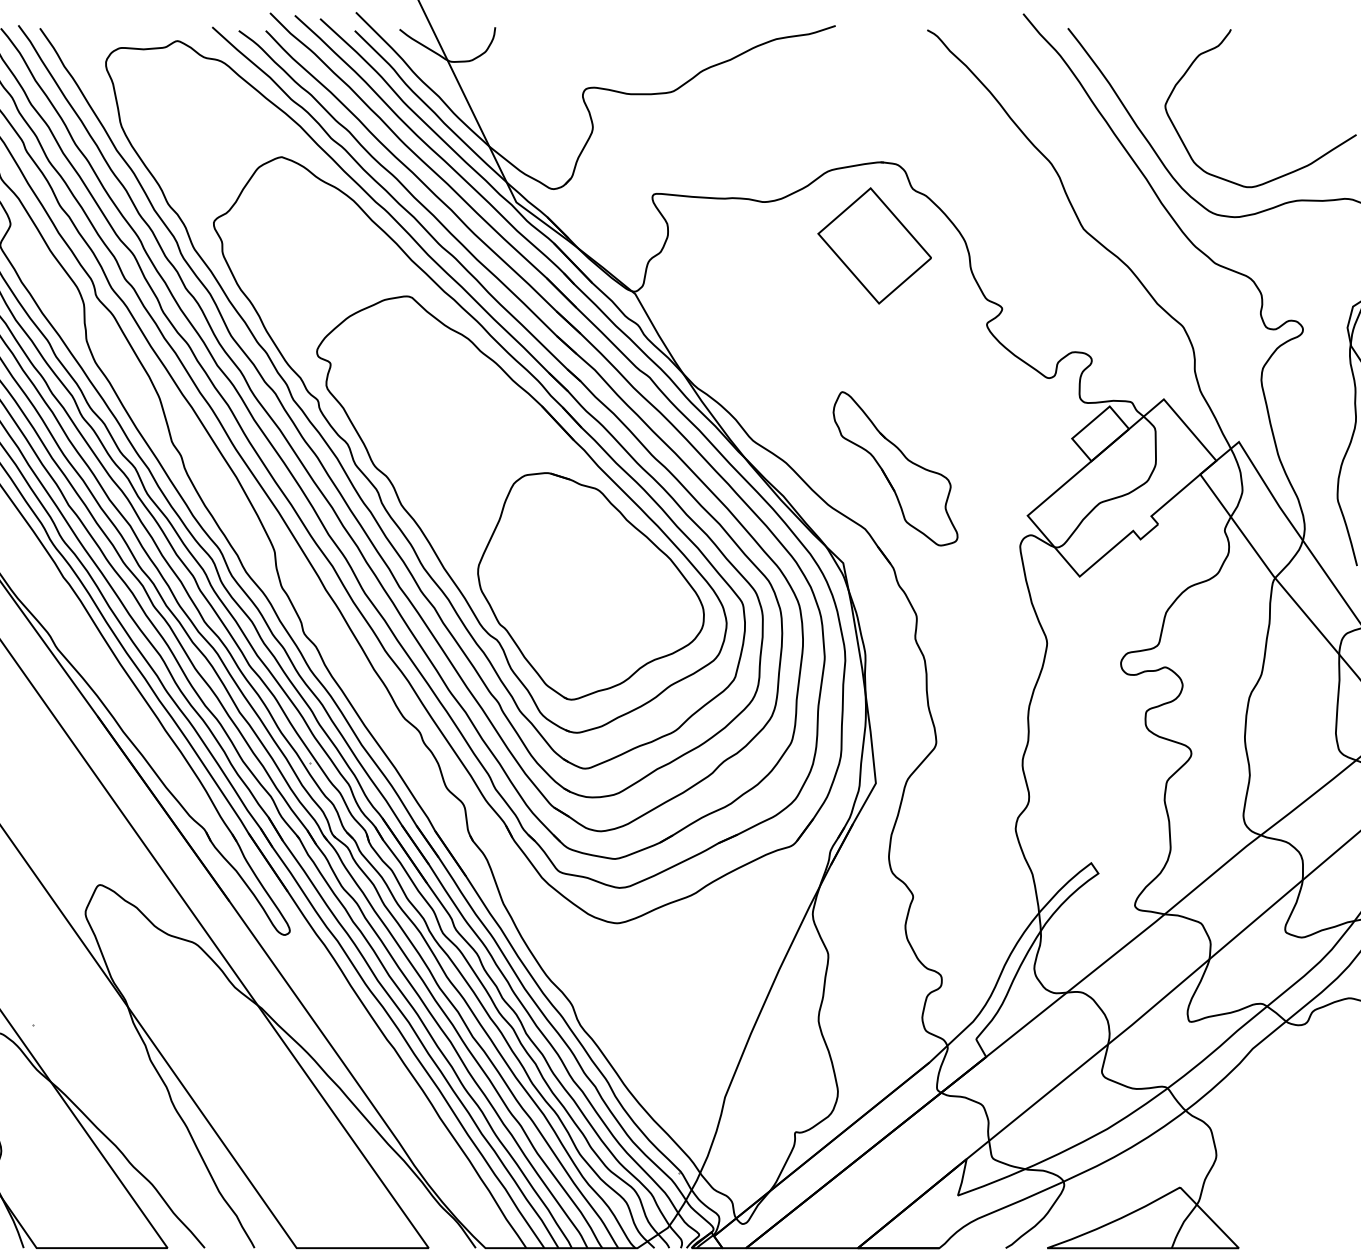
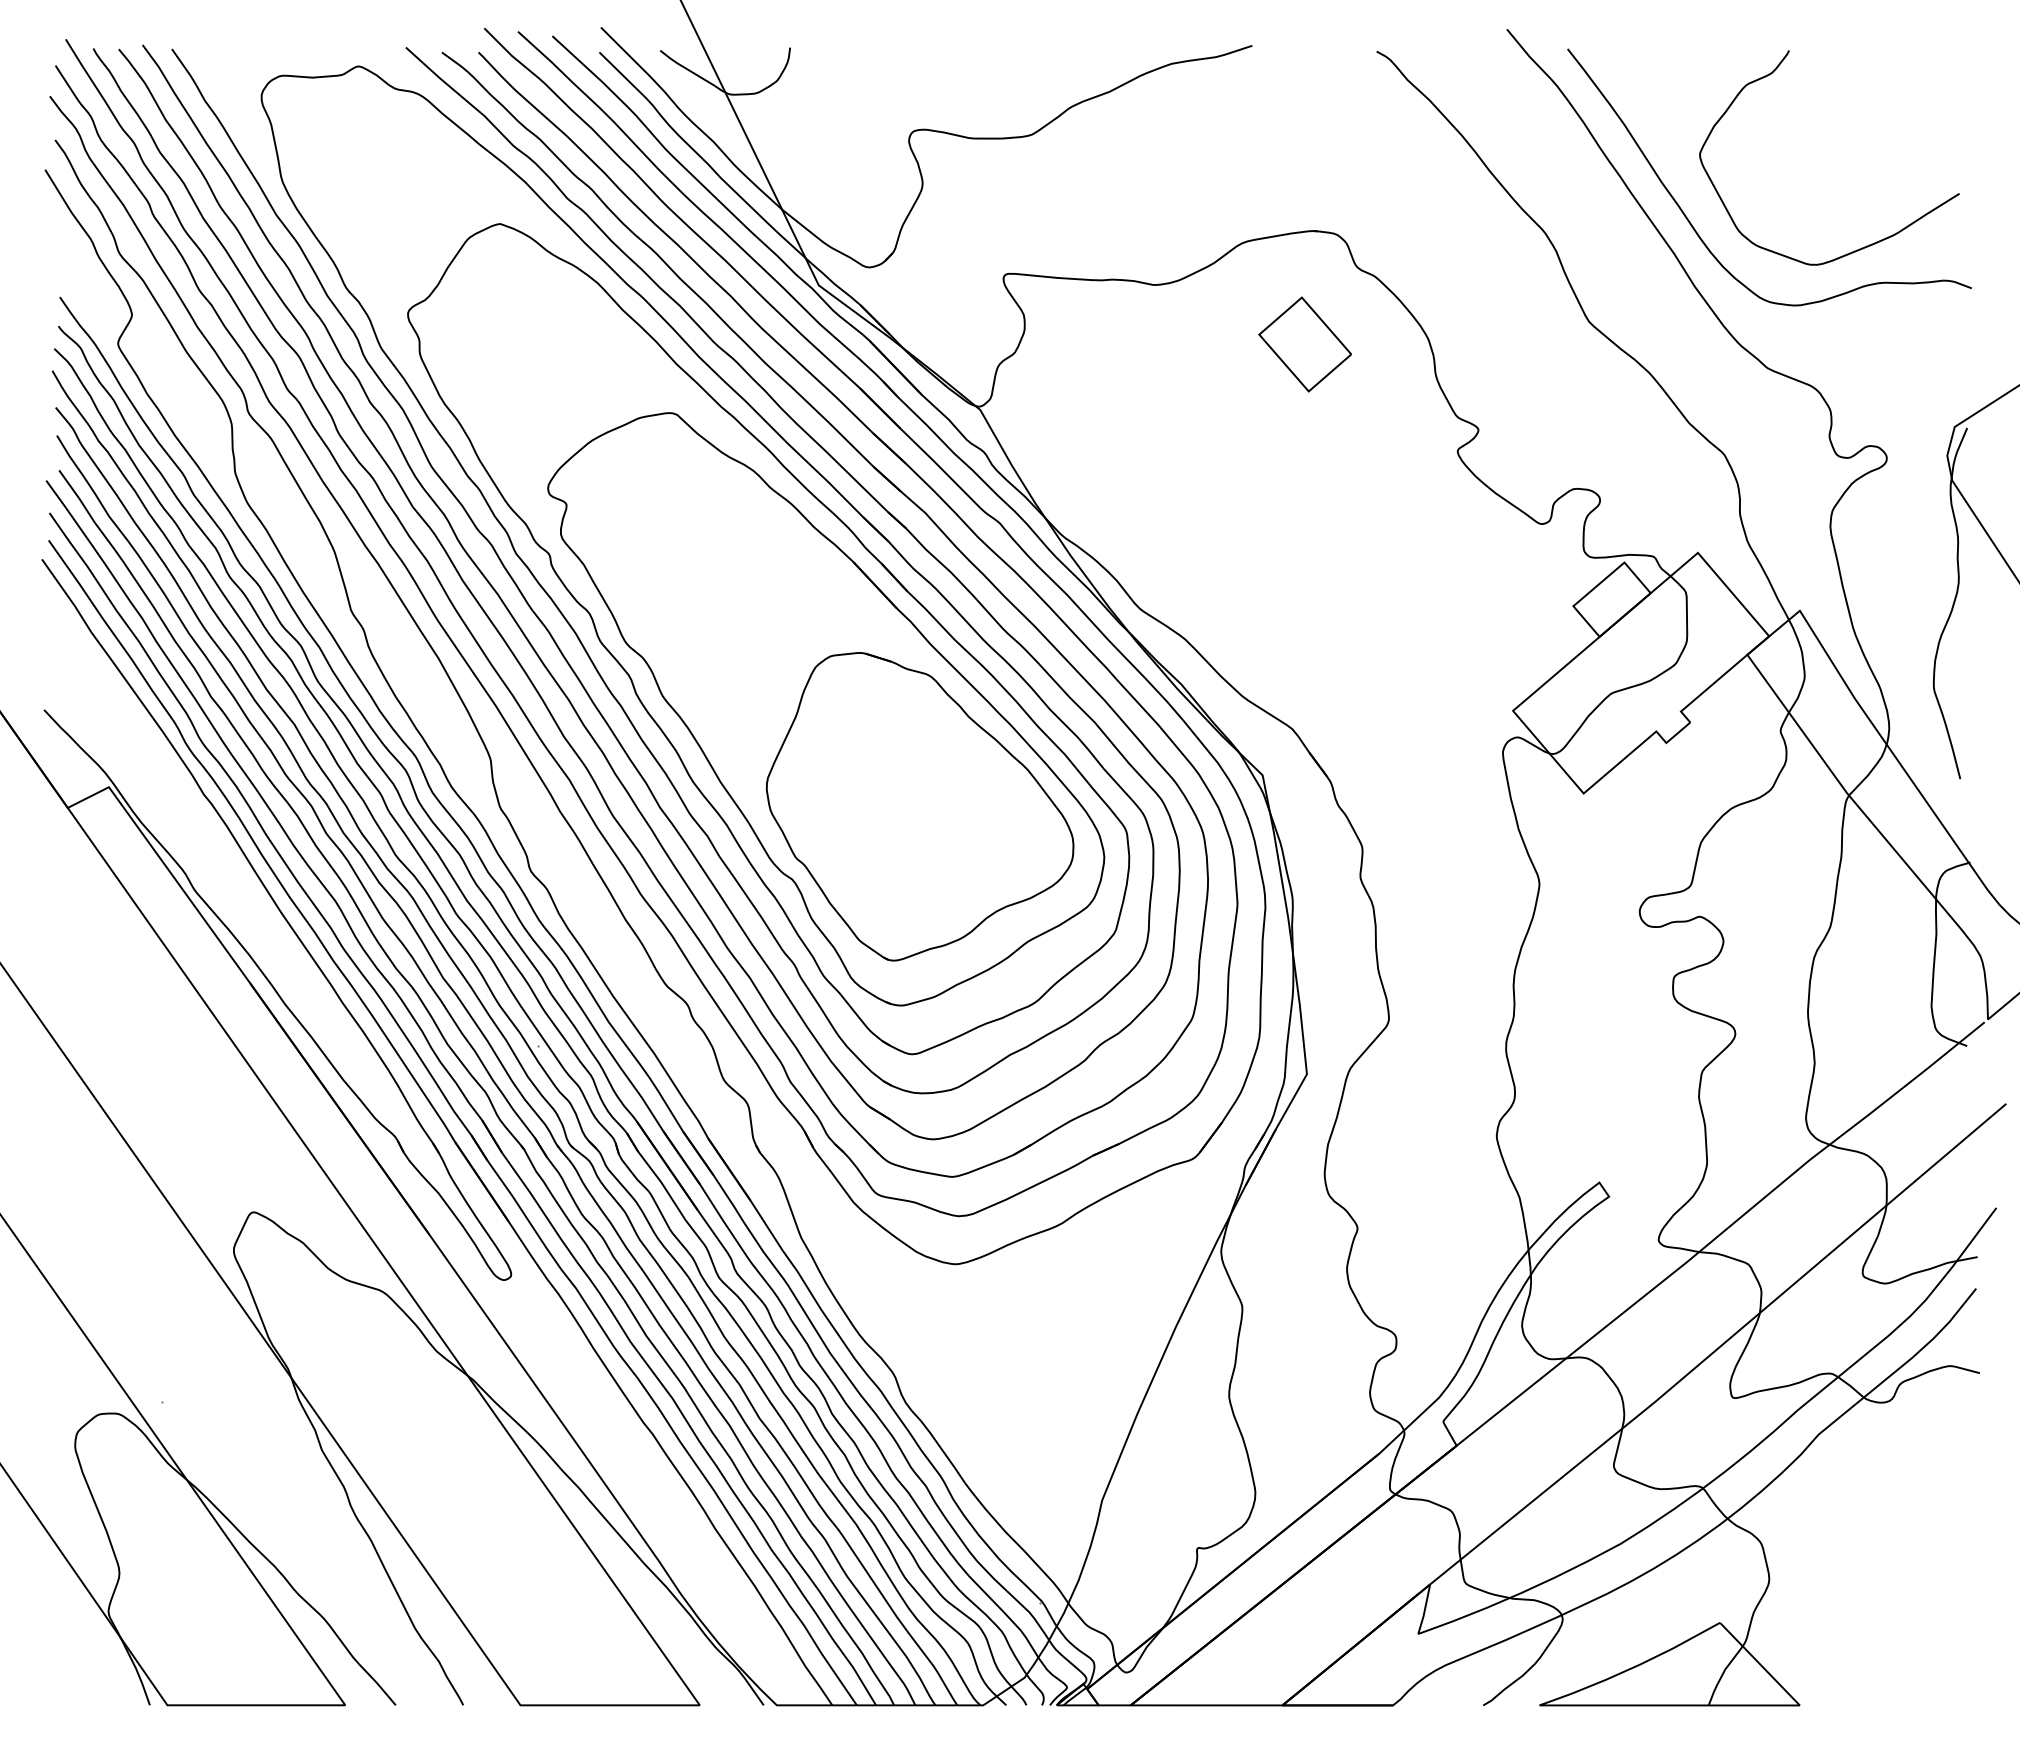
part: (874, 245) -> (1304, 344), size x0.6
part: (895, 469) -> (1333, 647), removed

